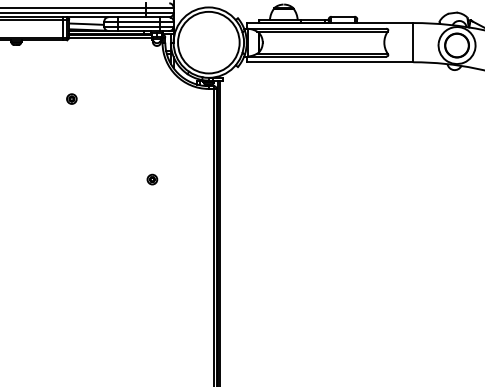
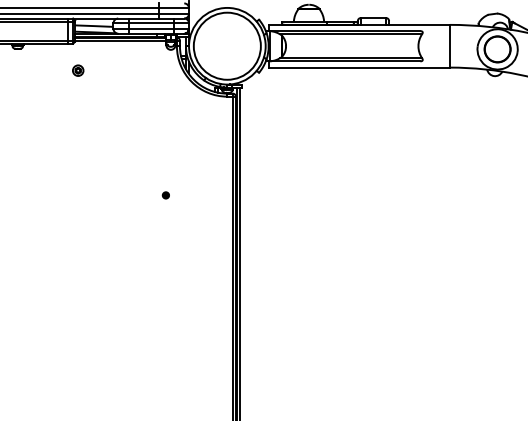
part: (72, 98) -> (78, 70), moved
part: (152, 179) -> (165, 195), size x0.6

